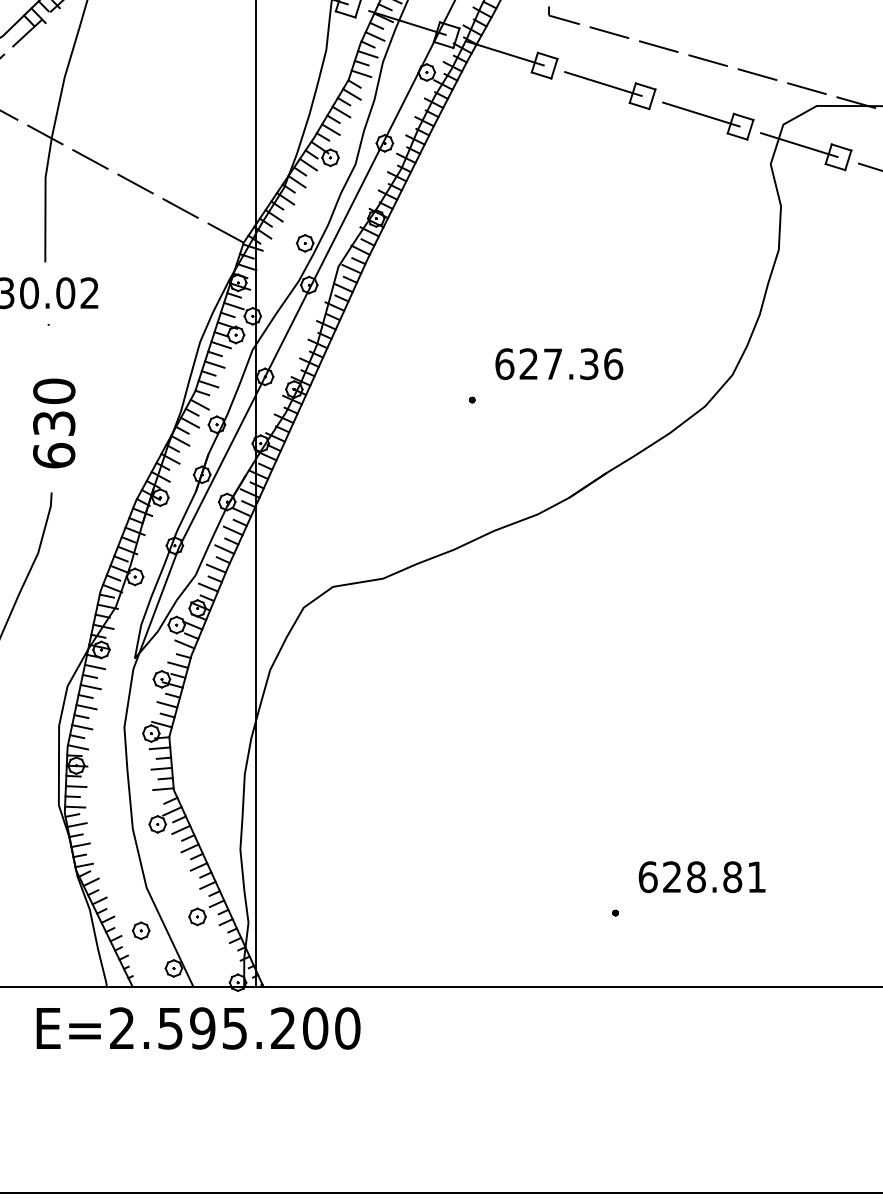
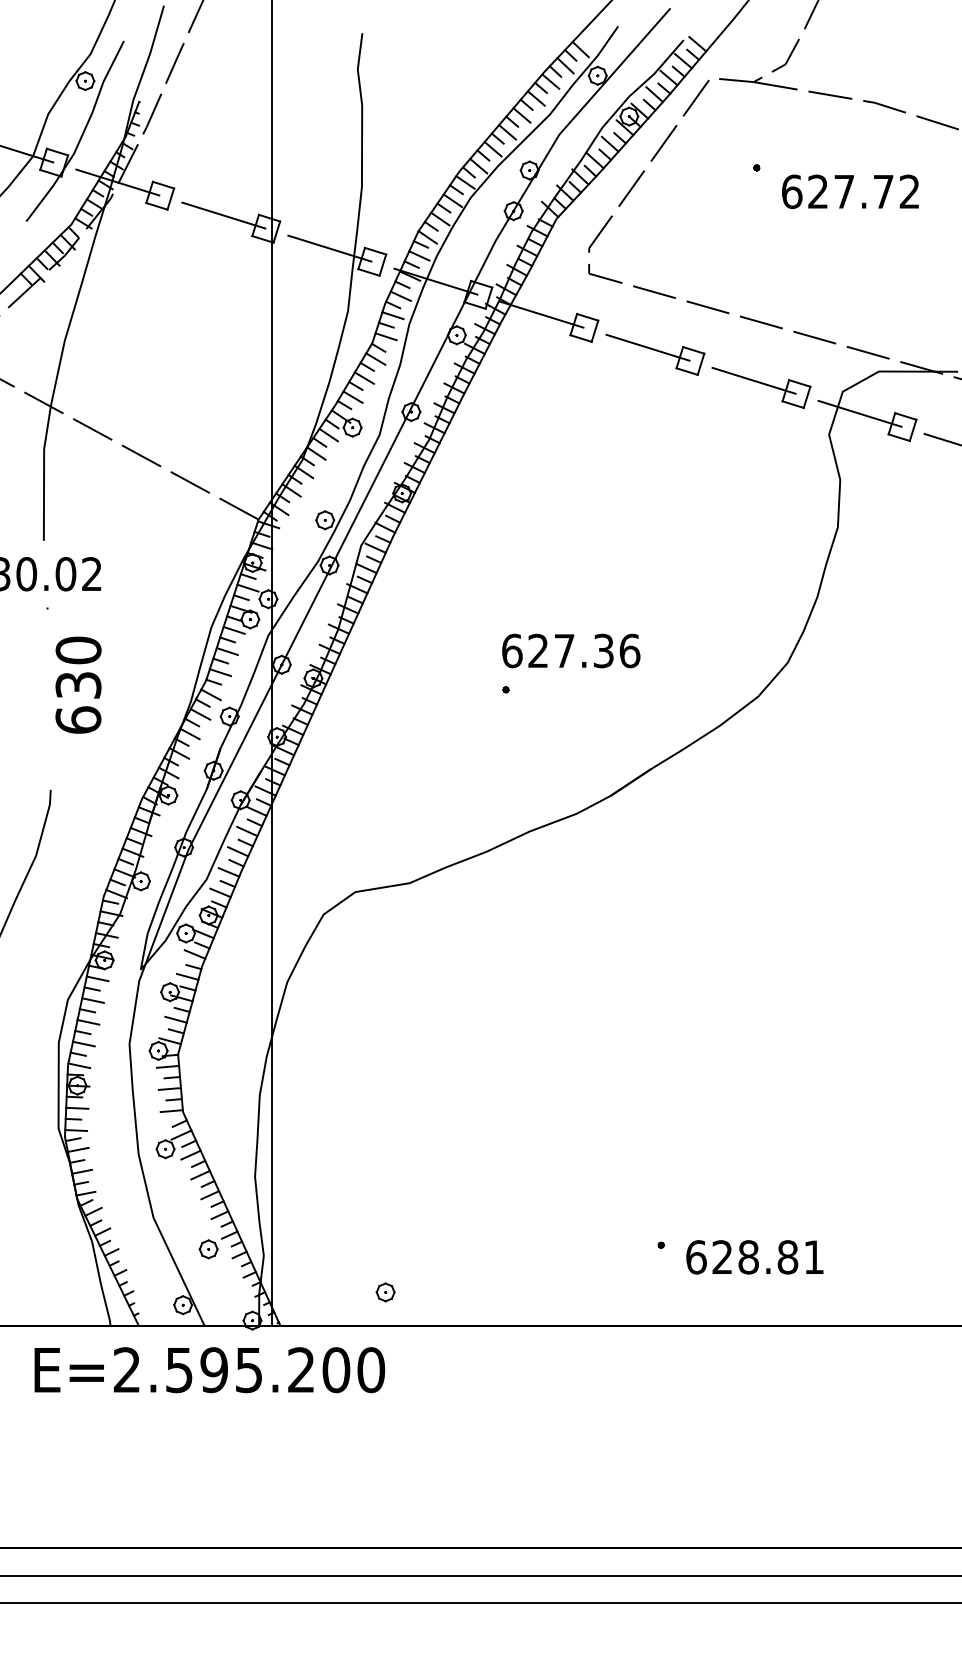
text: (559, 363) -> (571, 650), moved
text: (54, 422) -> (78, 684), moved
text: (701, 877) -> (754, 1257), moved
part: (141, 930) -> (385, 1292), moved

